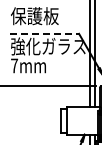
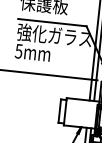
line: (45, 33) -> (53, 22), dashed -> solid
text: (14, 65) -> (18, 50), 7mm -> 5mm

